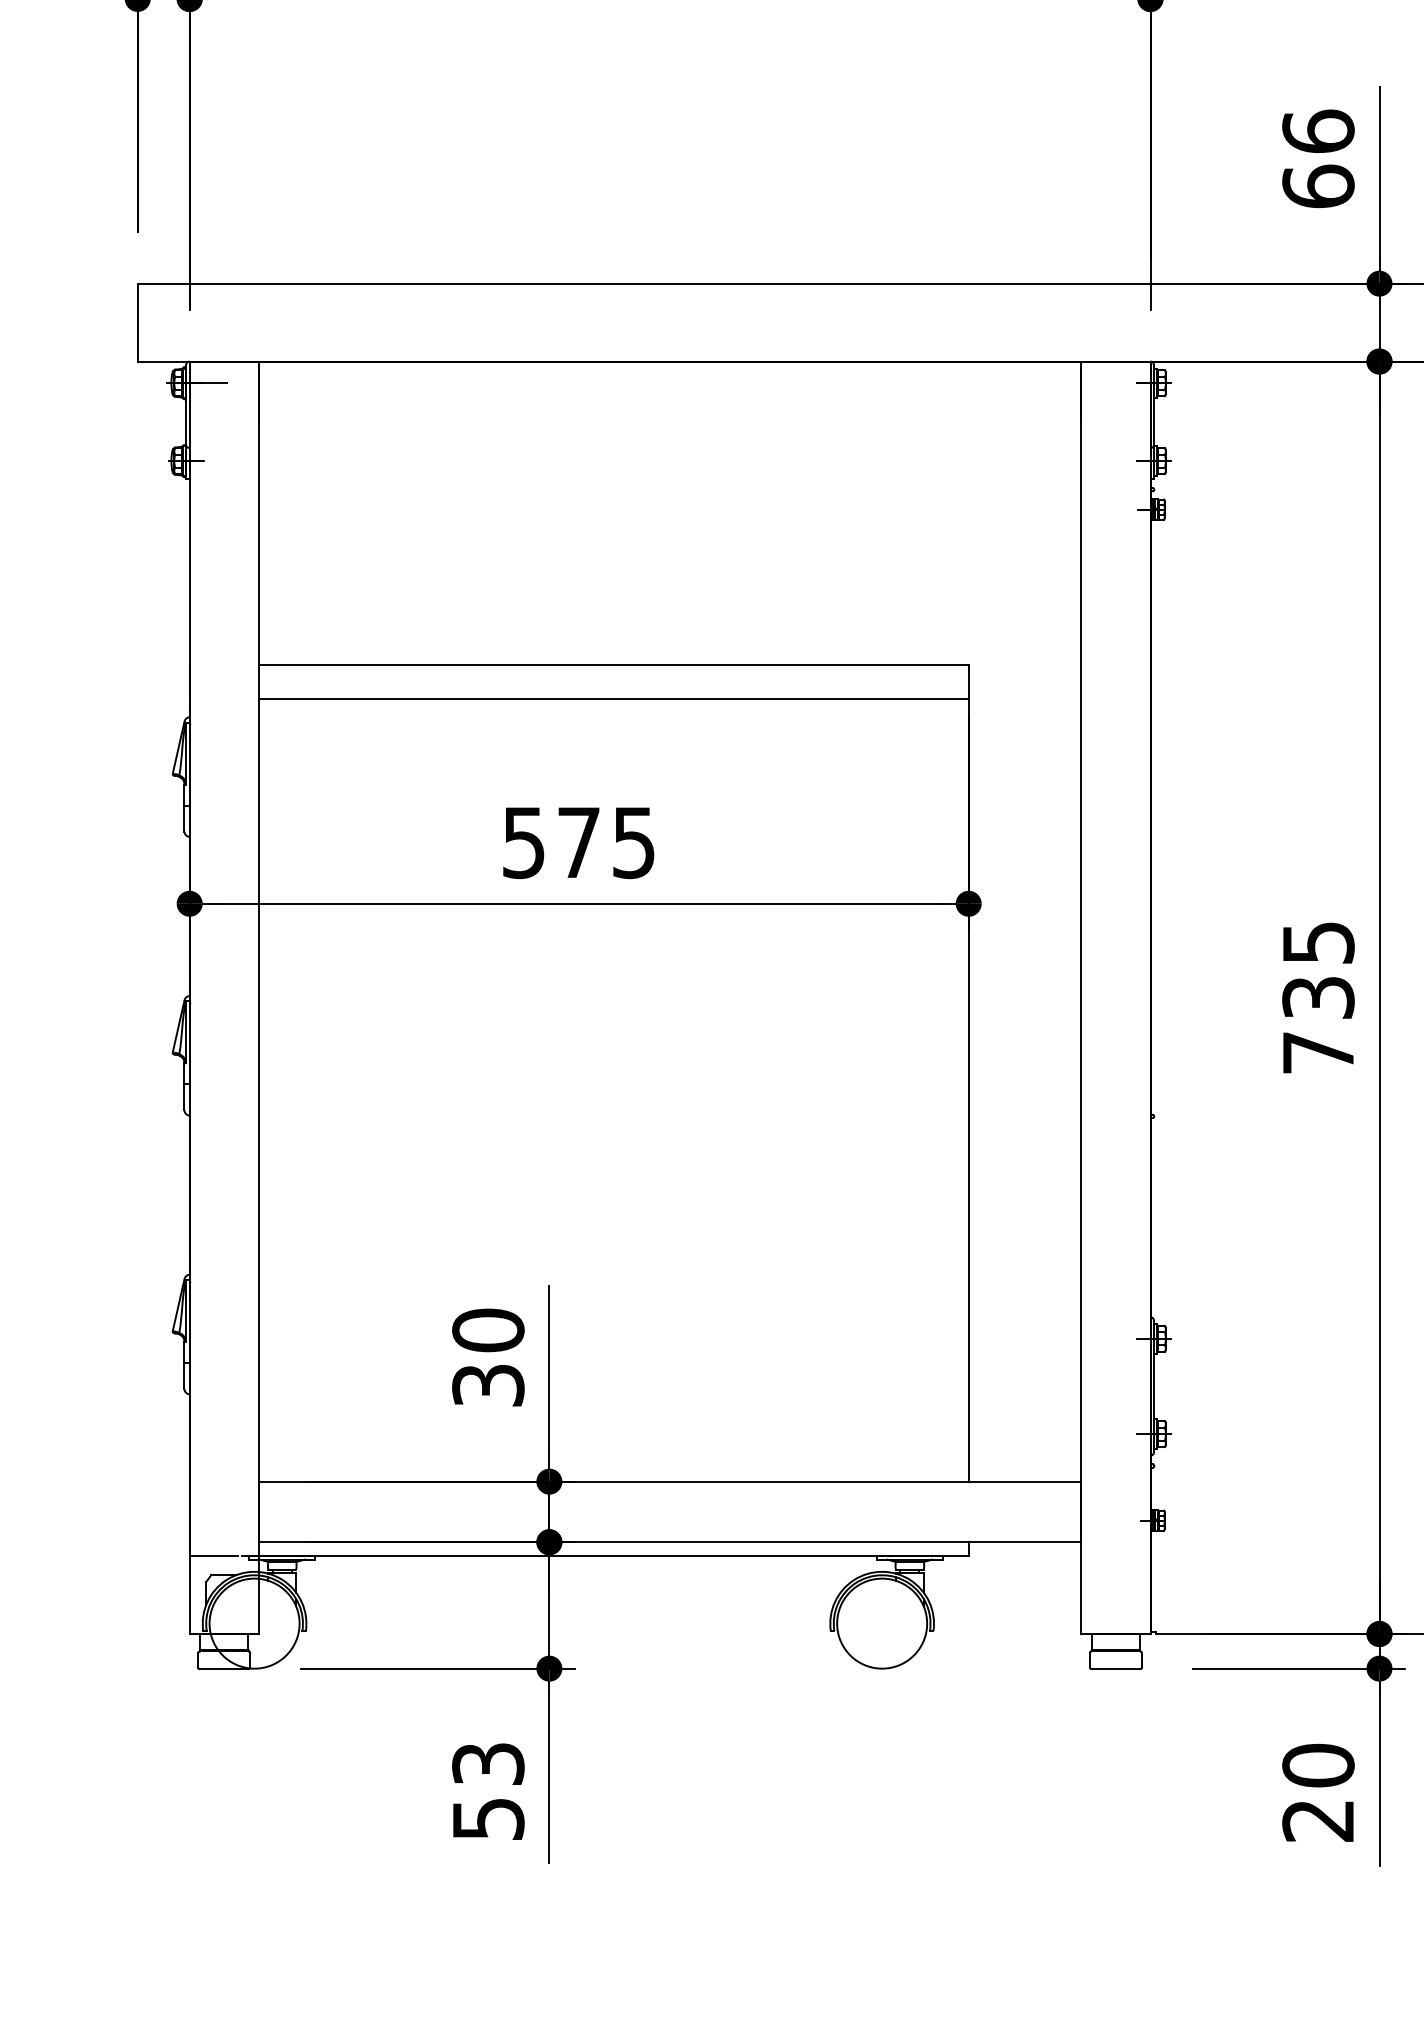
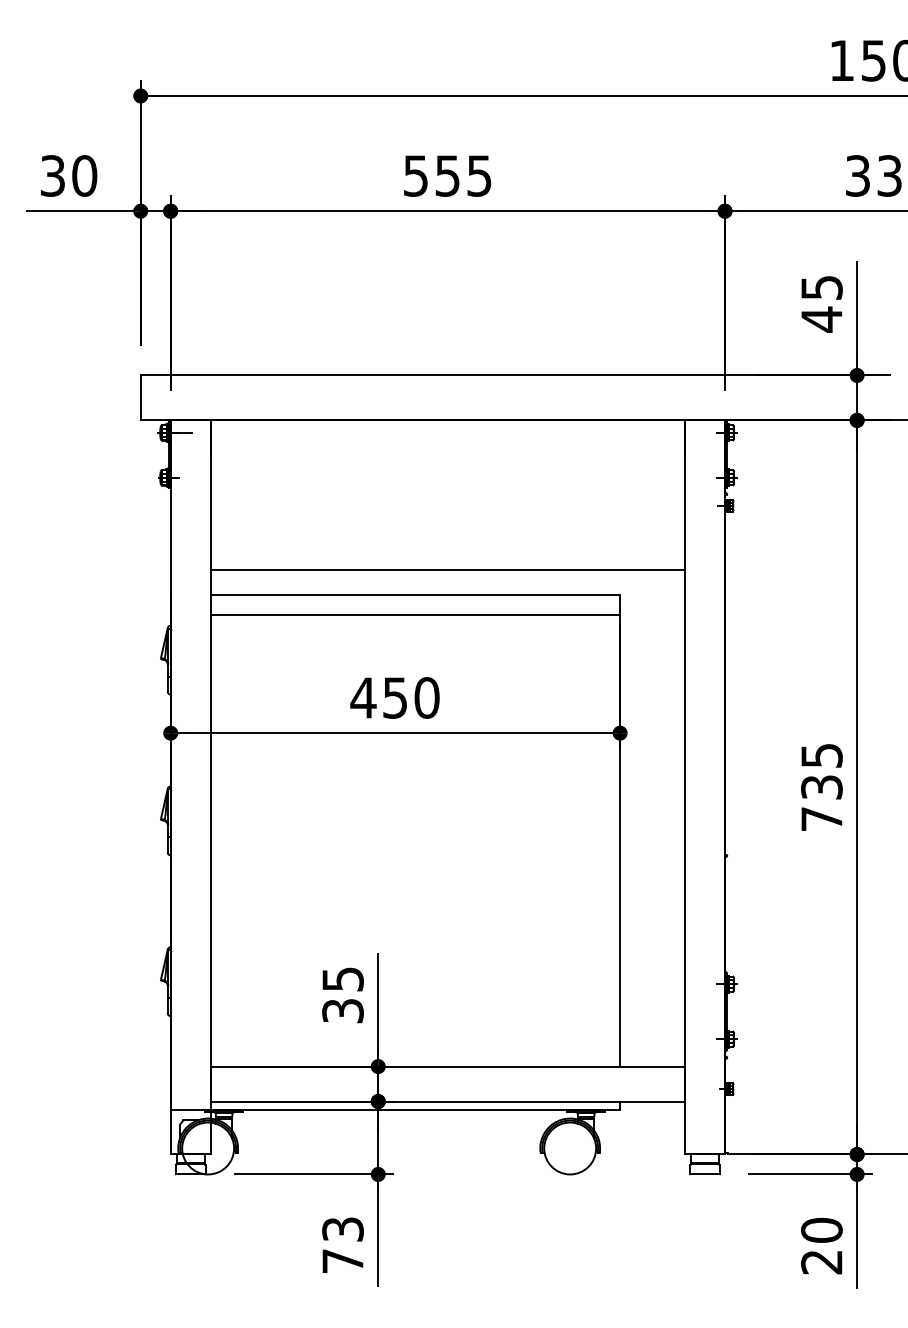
text: (1317, 158) -> (821, 303), 66 -> 45
line: (669, 621) -> (447, 570), added
text: (577, 841) -> (394, 697), 575 -> 450
text: (487, 1328) -> (342, 978), 30 -> 35
text: (487, 1819) -> (342, 1261), 53 -> 73

